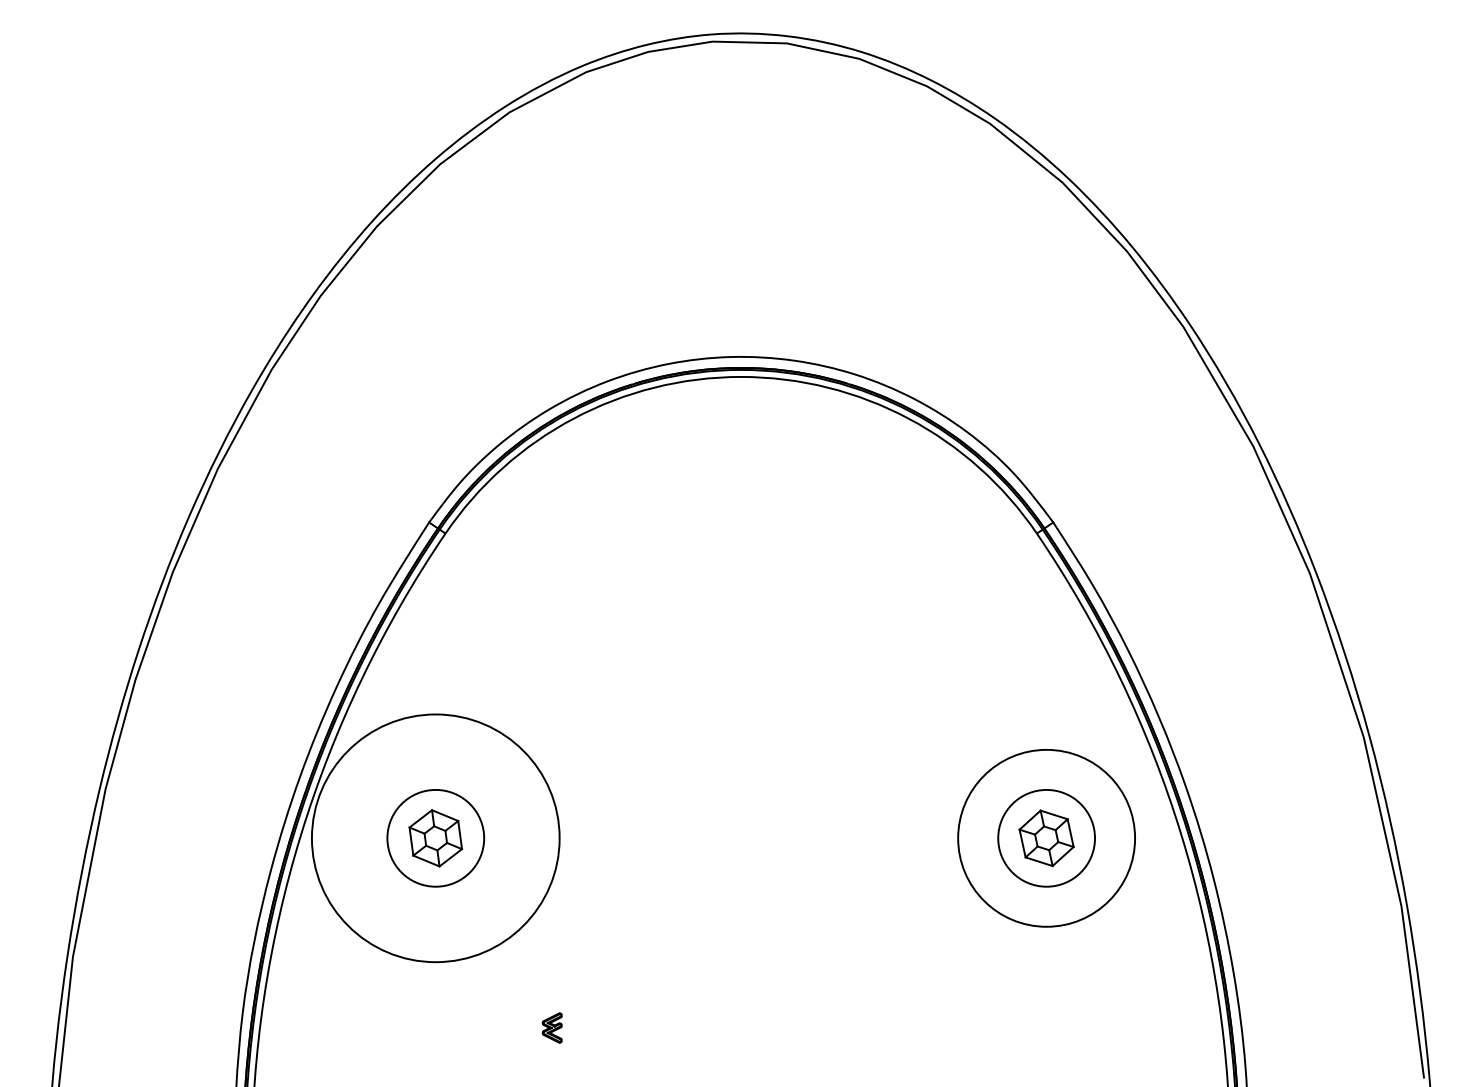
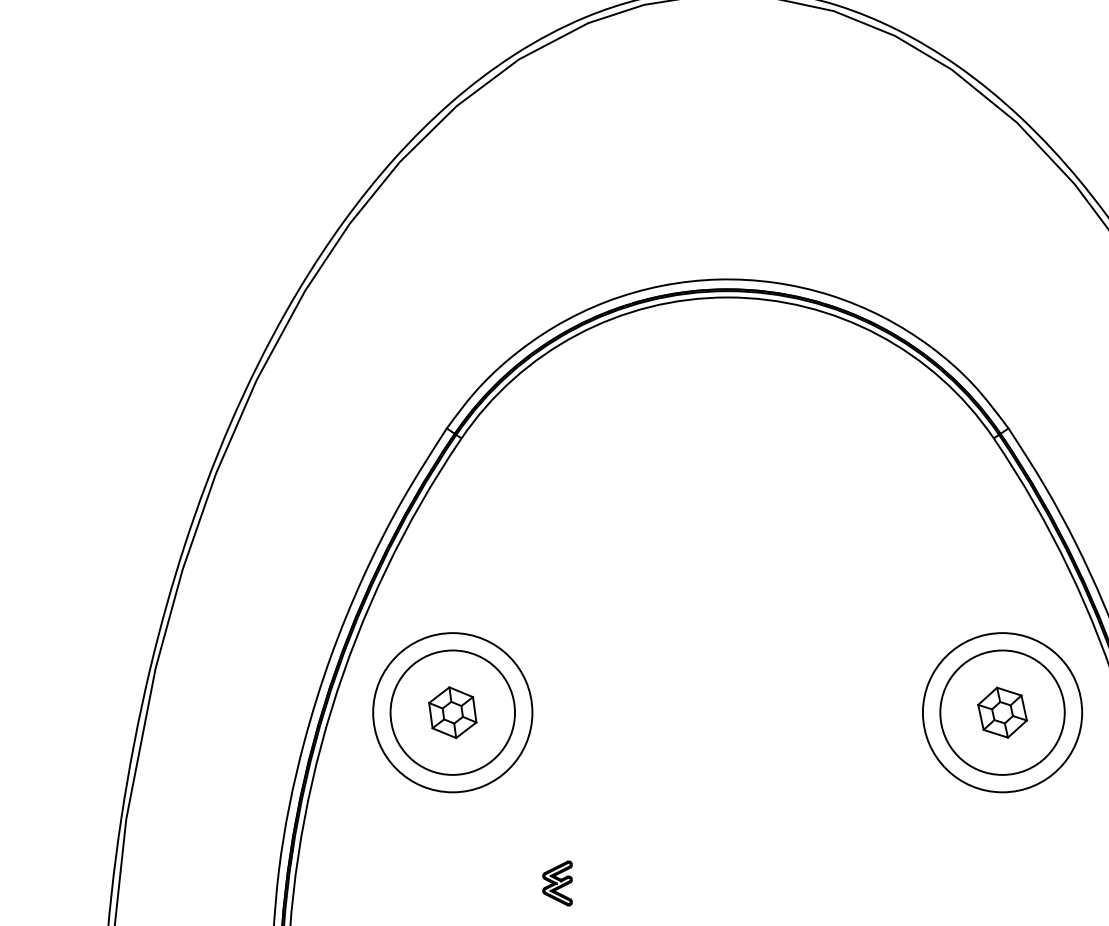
circle: (435, 837) -> (452, 711), size x0.71
circle: (435, 838) -> (452, 712), size x1.43
circle: (1046, 838) -> (1002, 712), size x1.43
part: (552, 1027) -> (557, 882), size x1.67

